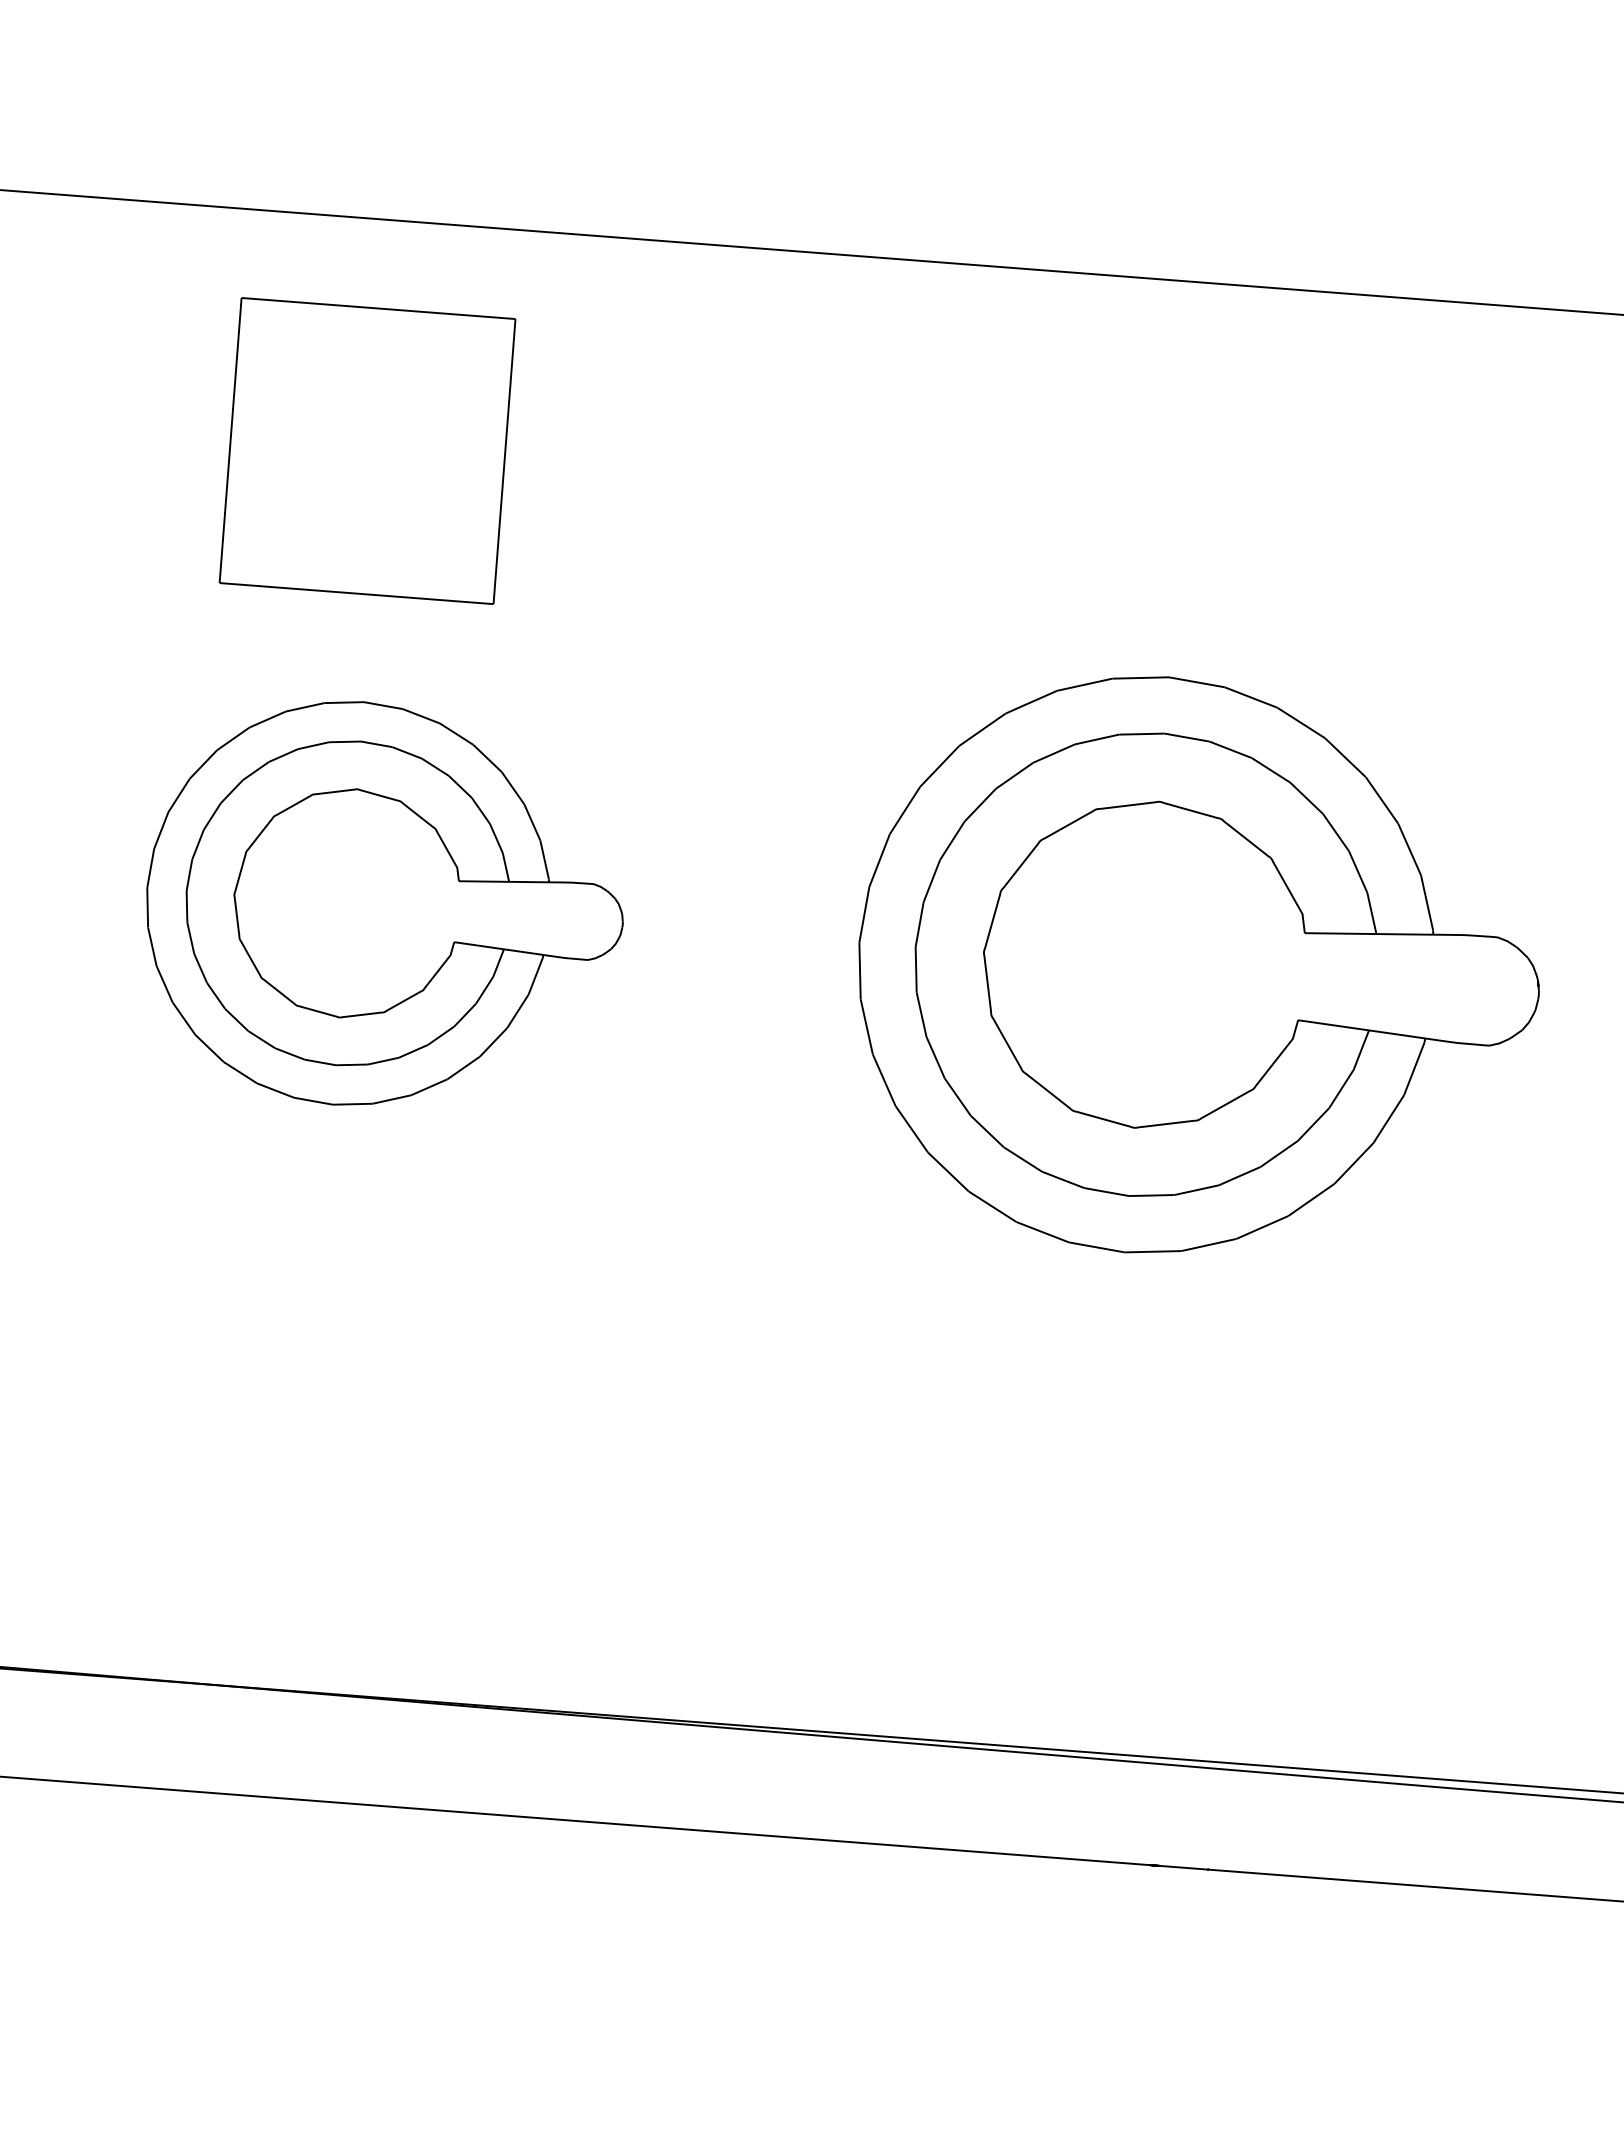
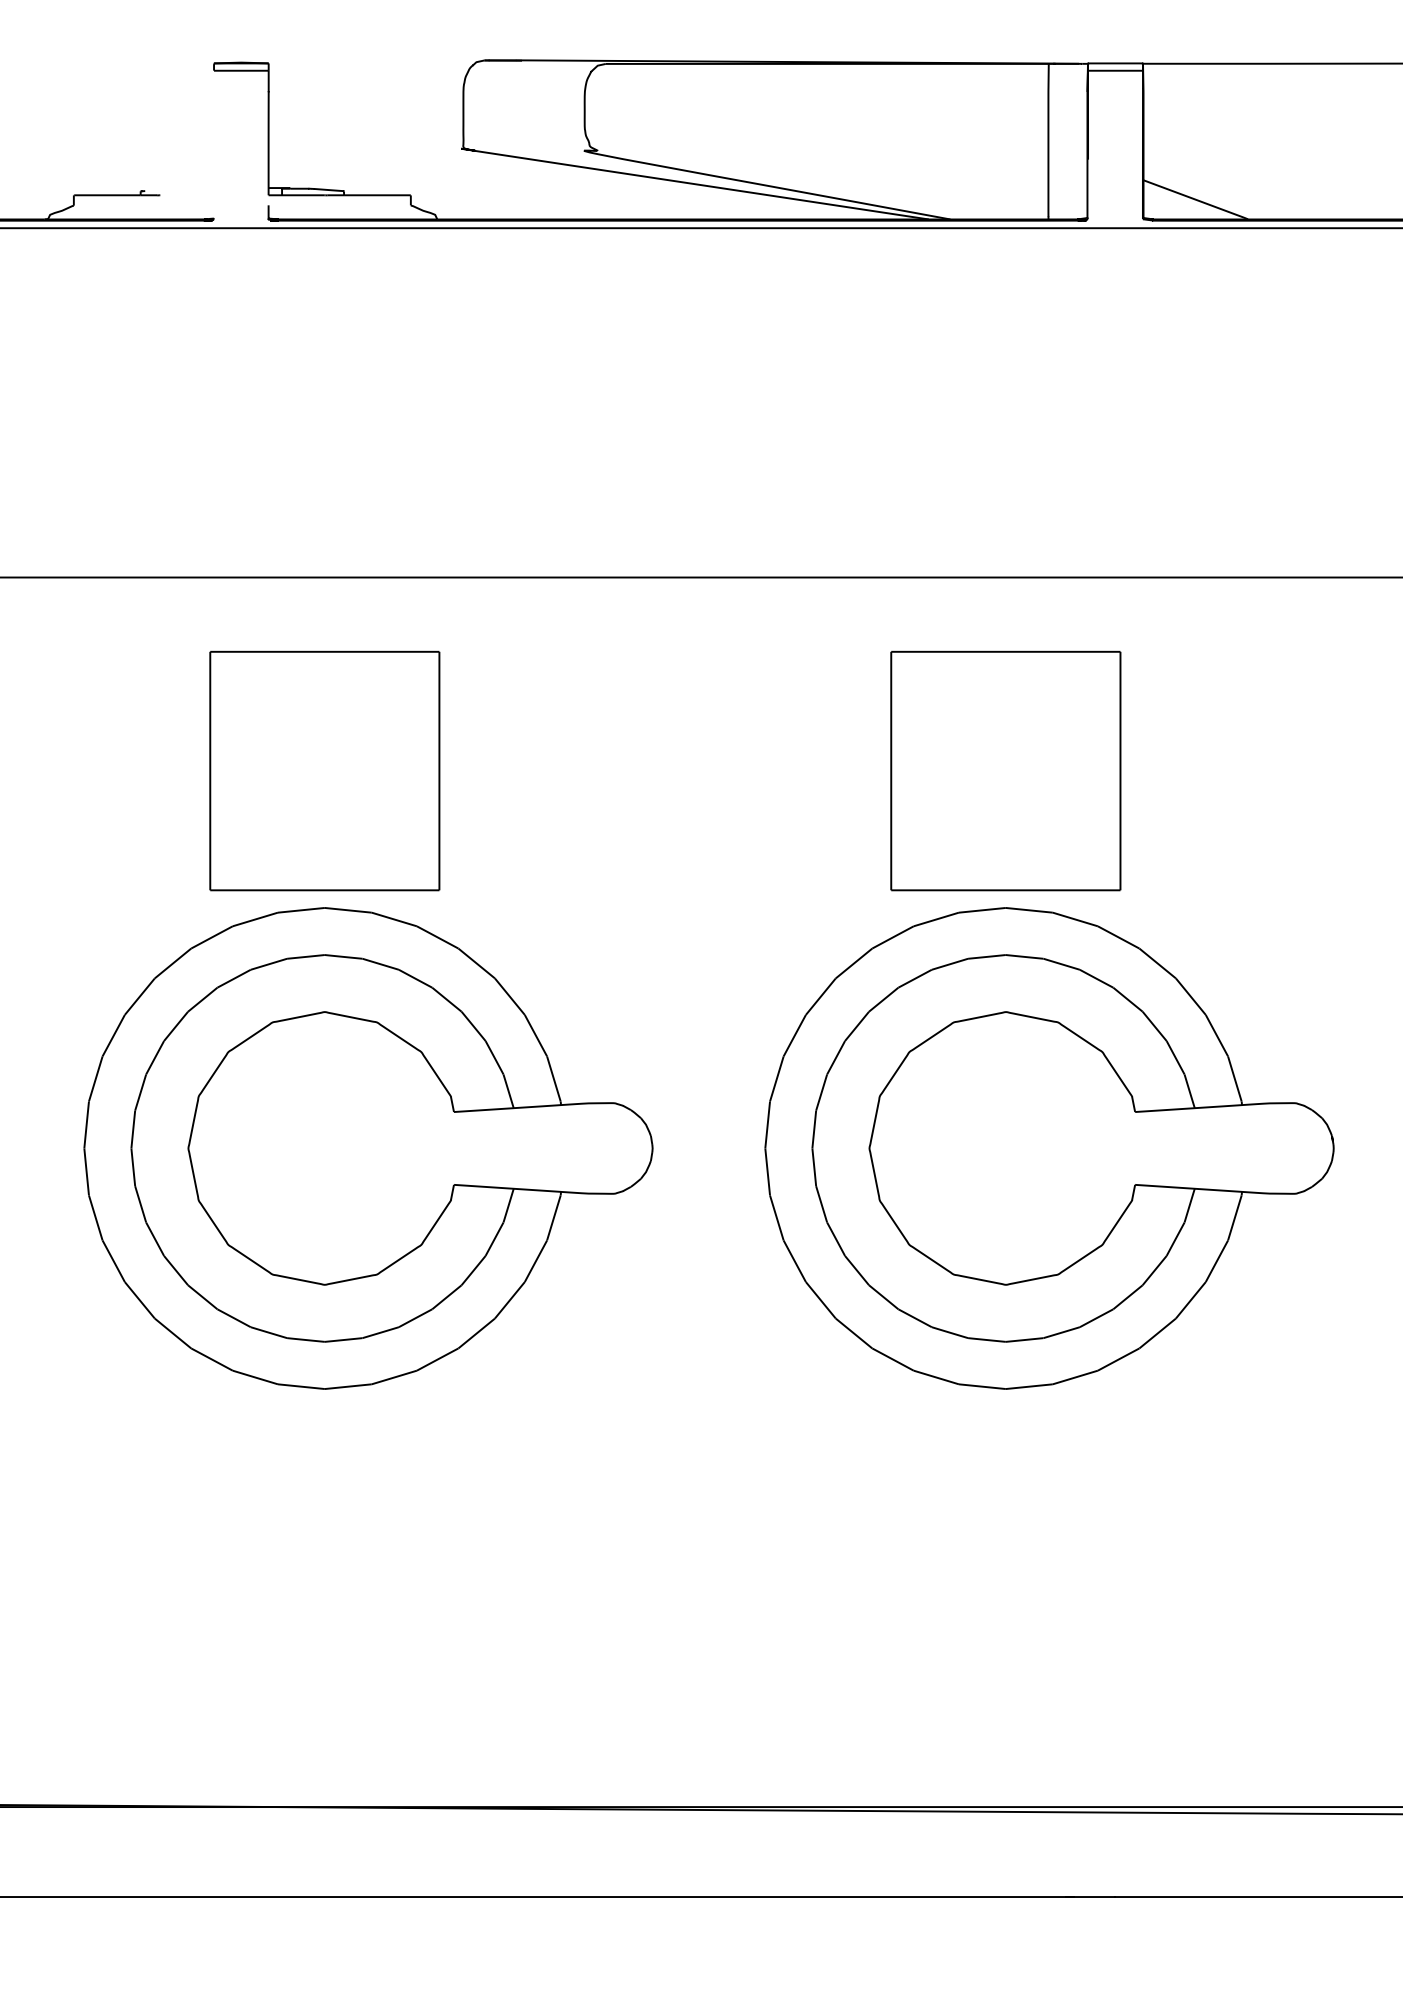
part: (1181, 512) -> (1005, 770), added
part: (385, 906) -> (368, 1148), size x1.43

